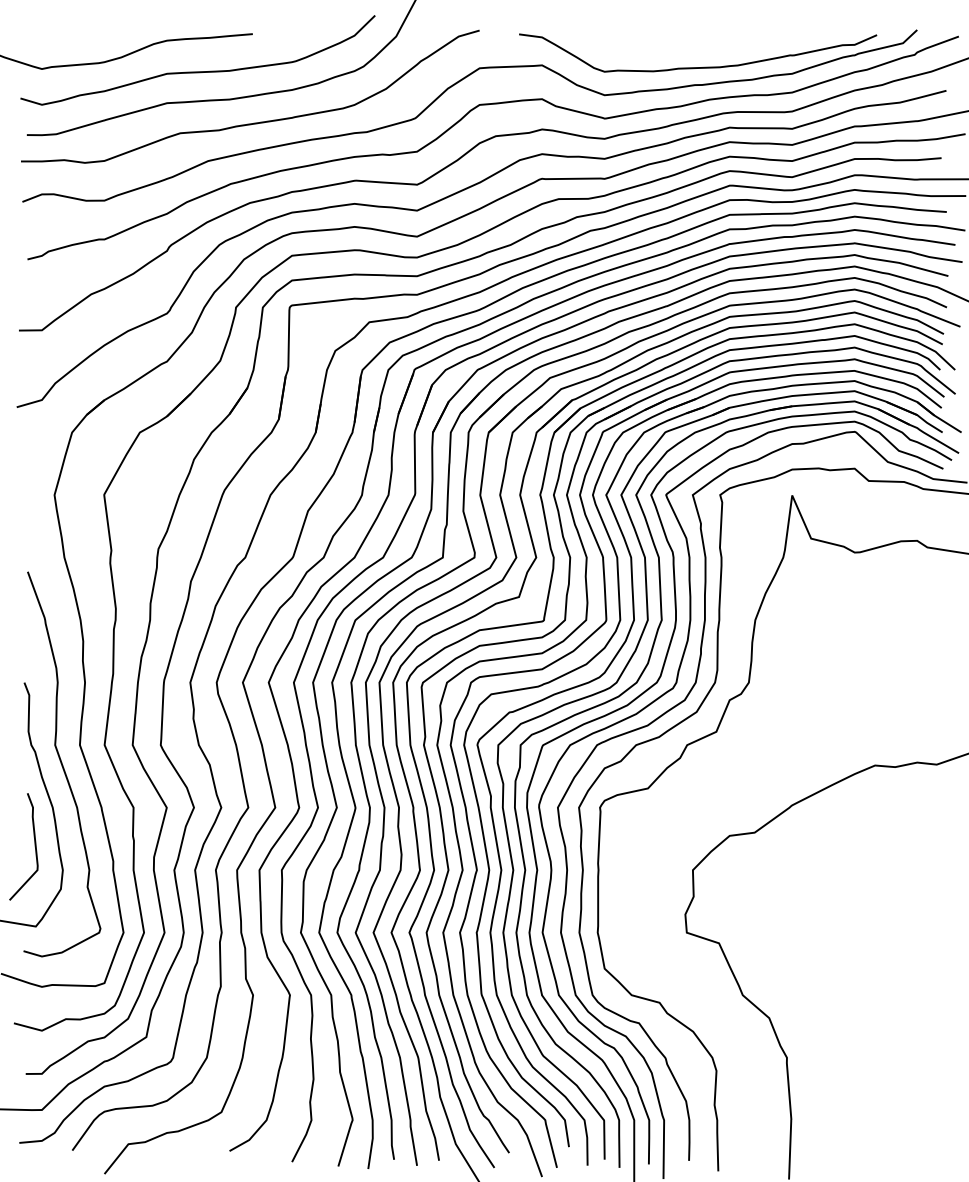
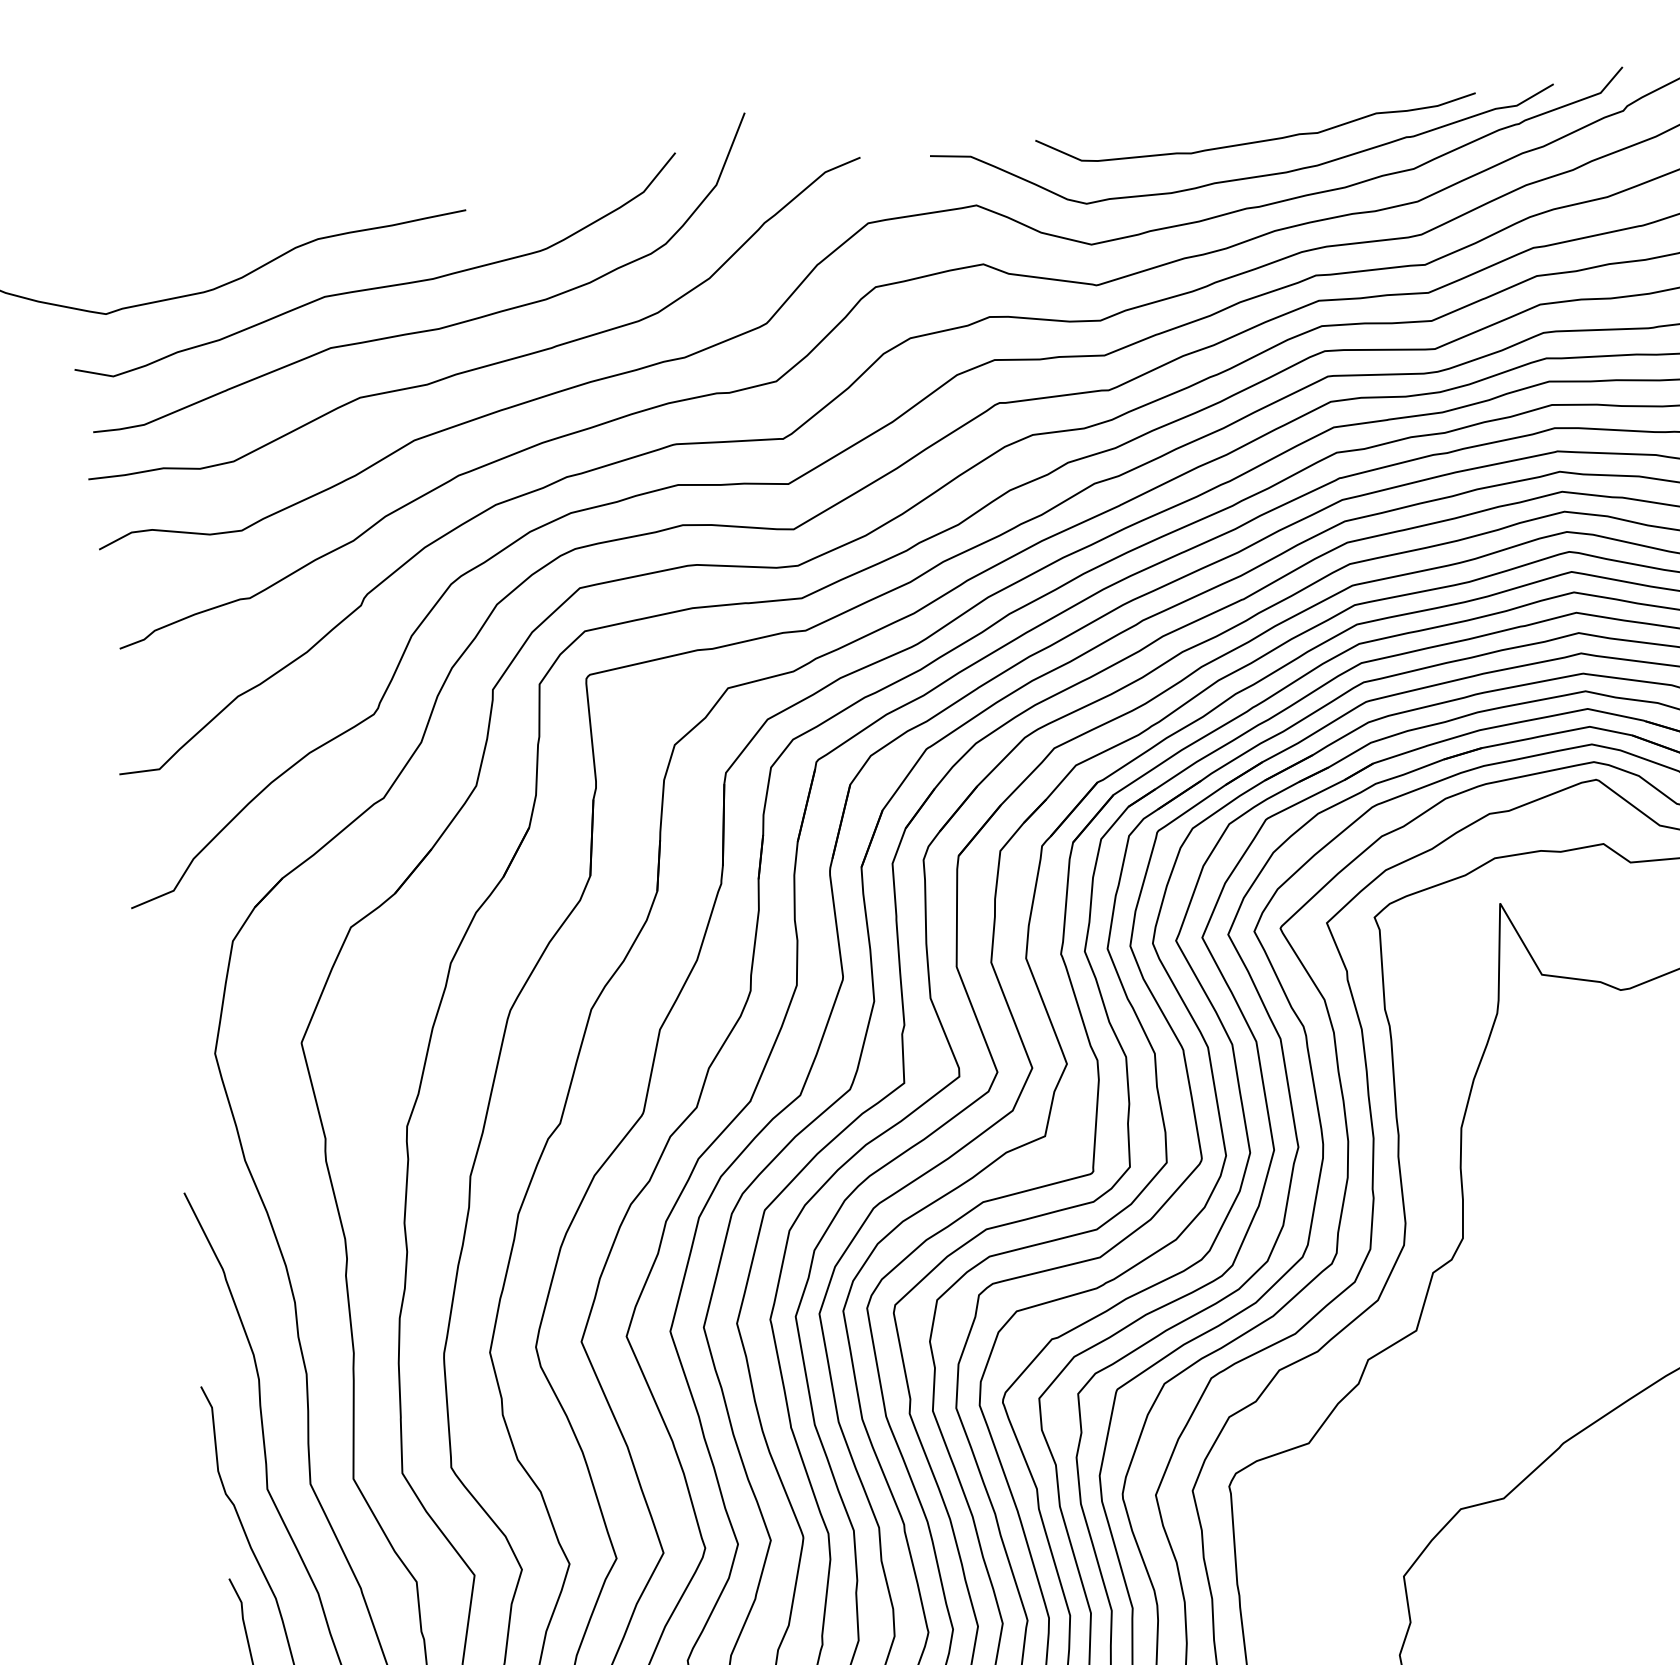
curve: (705, 47) -> (1257, 140), added

